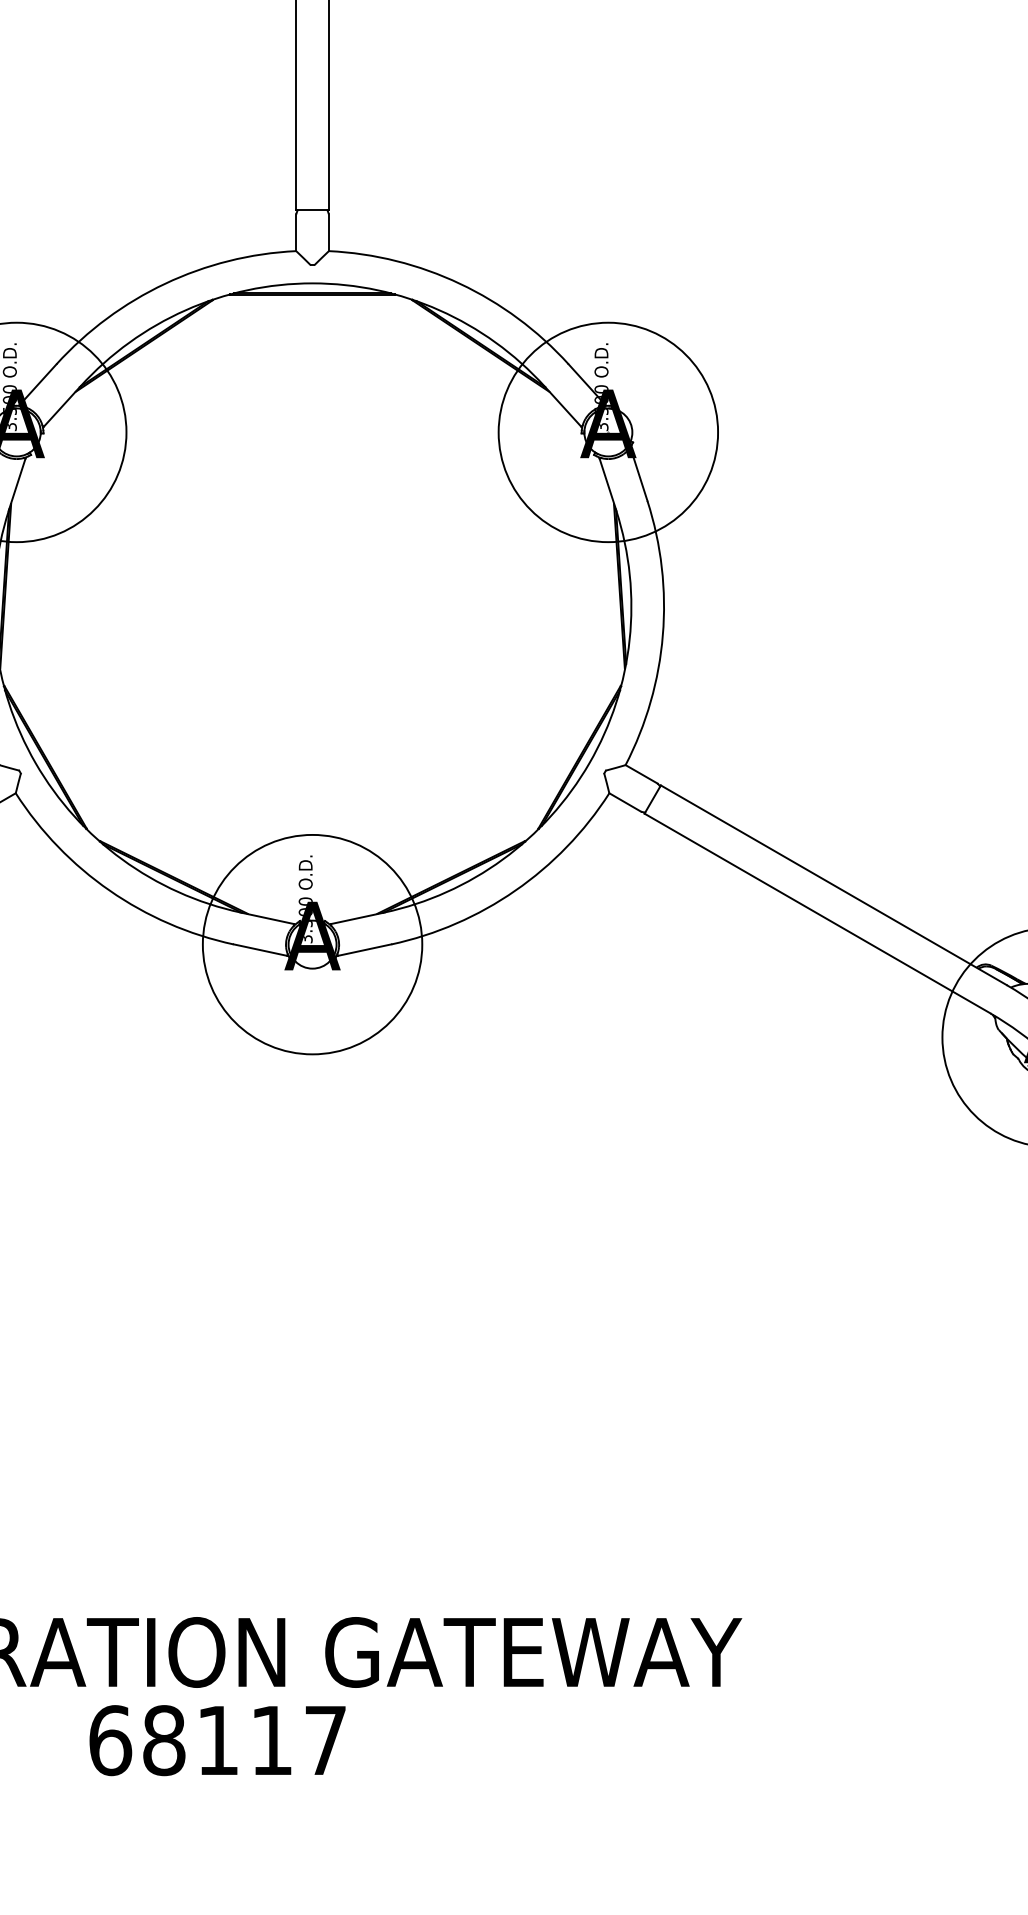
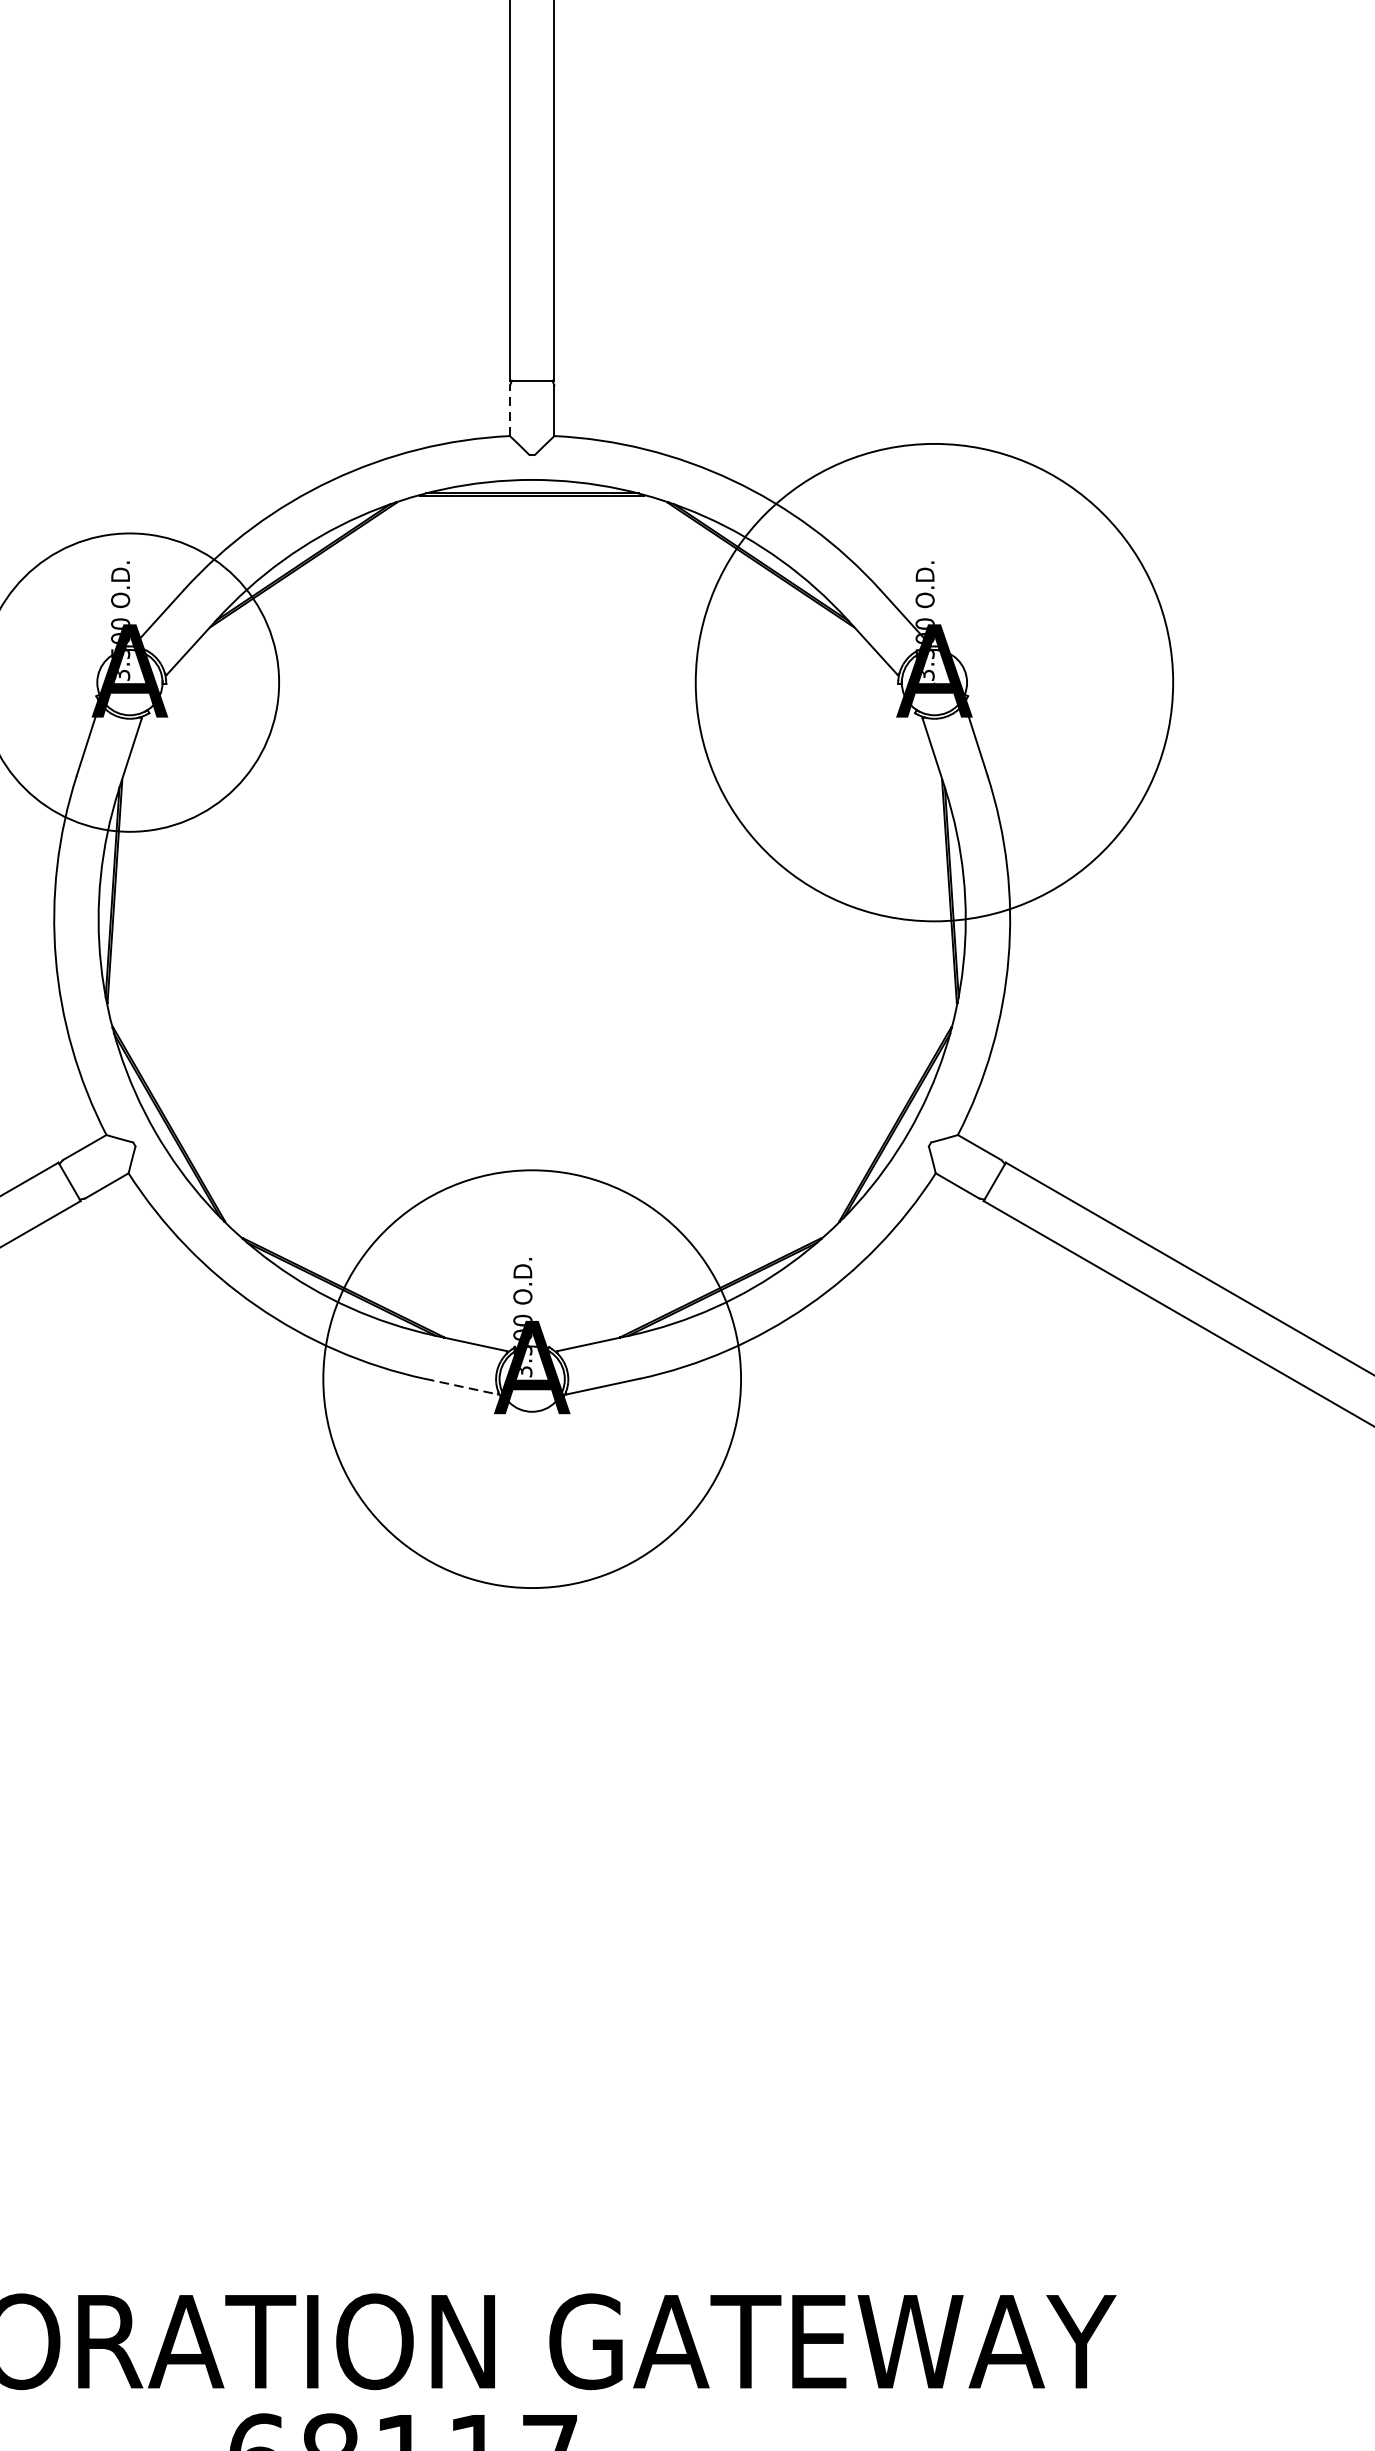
line: (296, 232) -> (510, 410), solid -> dashed
circle: (608, 432) -> (934, 682), size x1.6
circle: (312, 944) -> (532, 1378), size x1.4
line: (261, 950) -> (462, 1387), solid -> dashed

